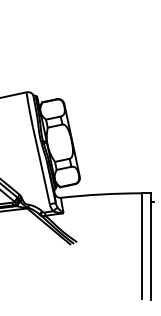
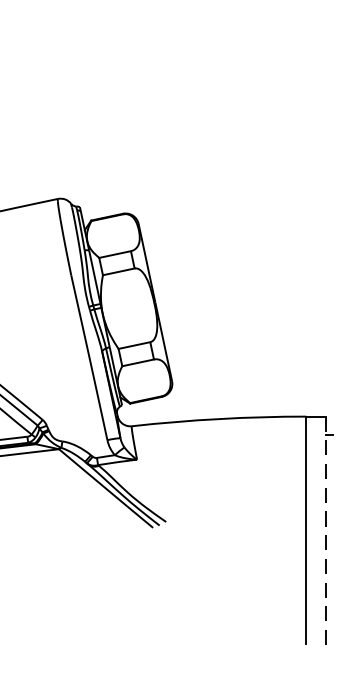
line: (151, 247) -> (326, 533), solid -> dashed

